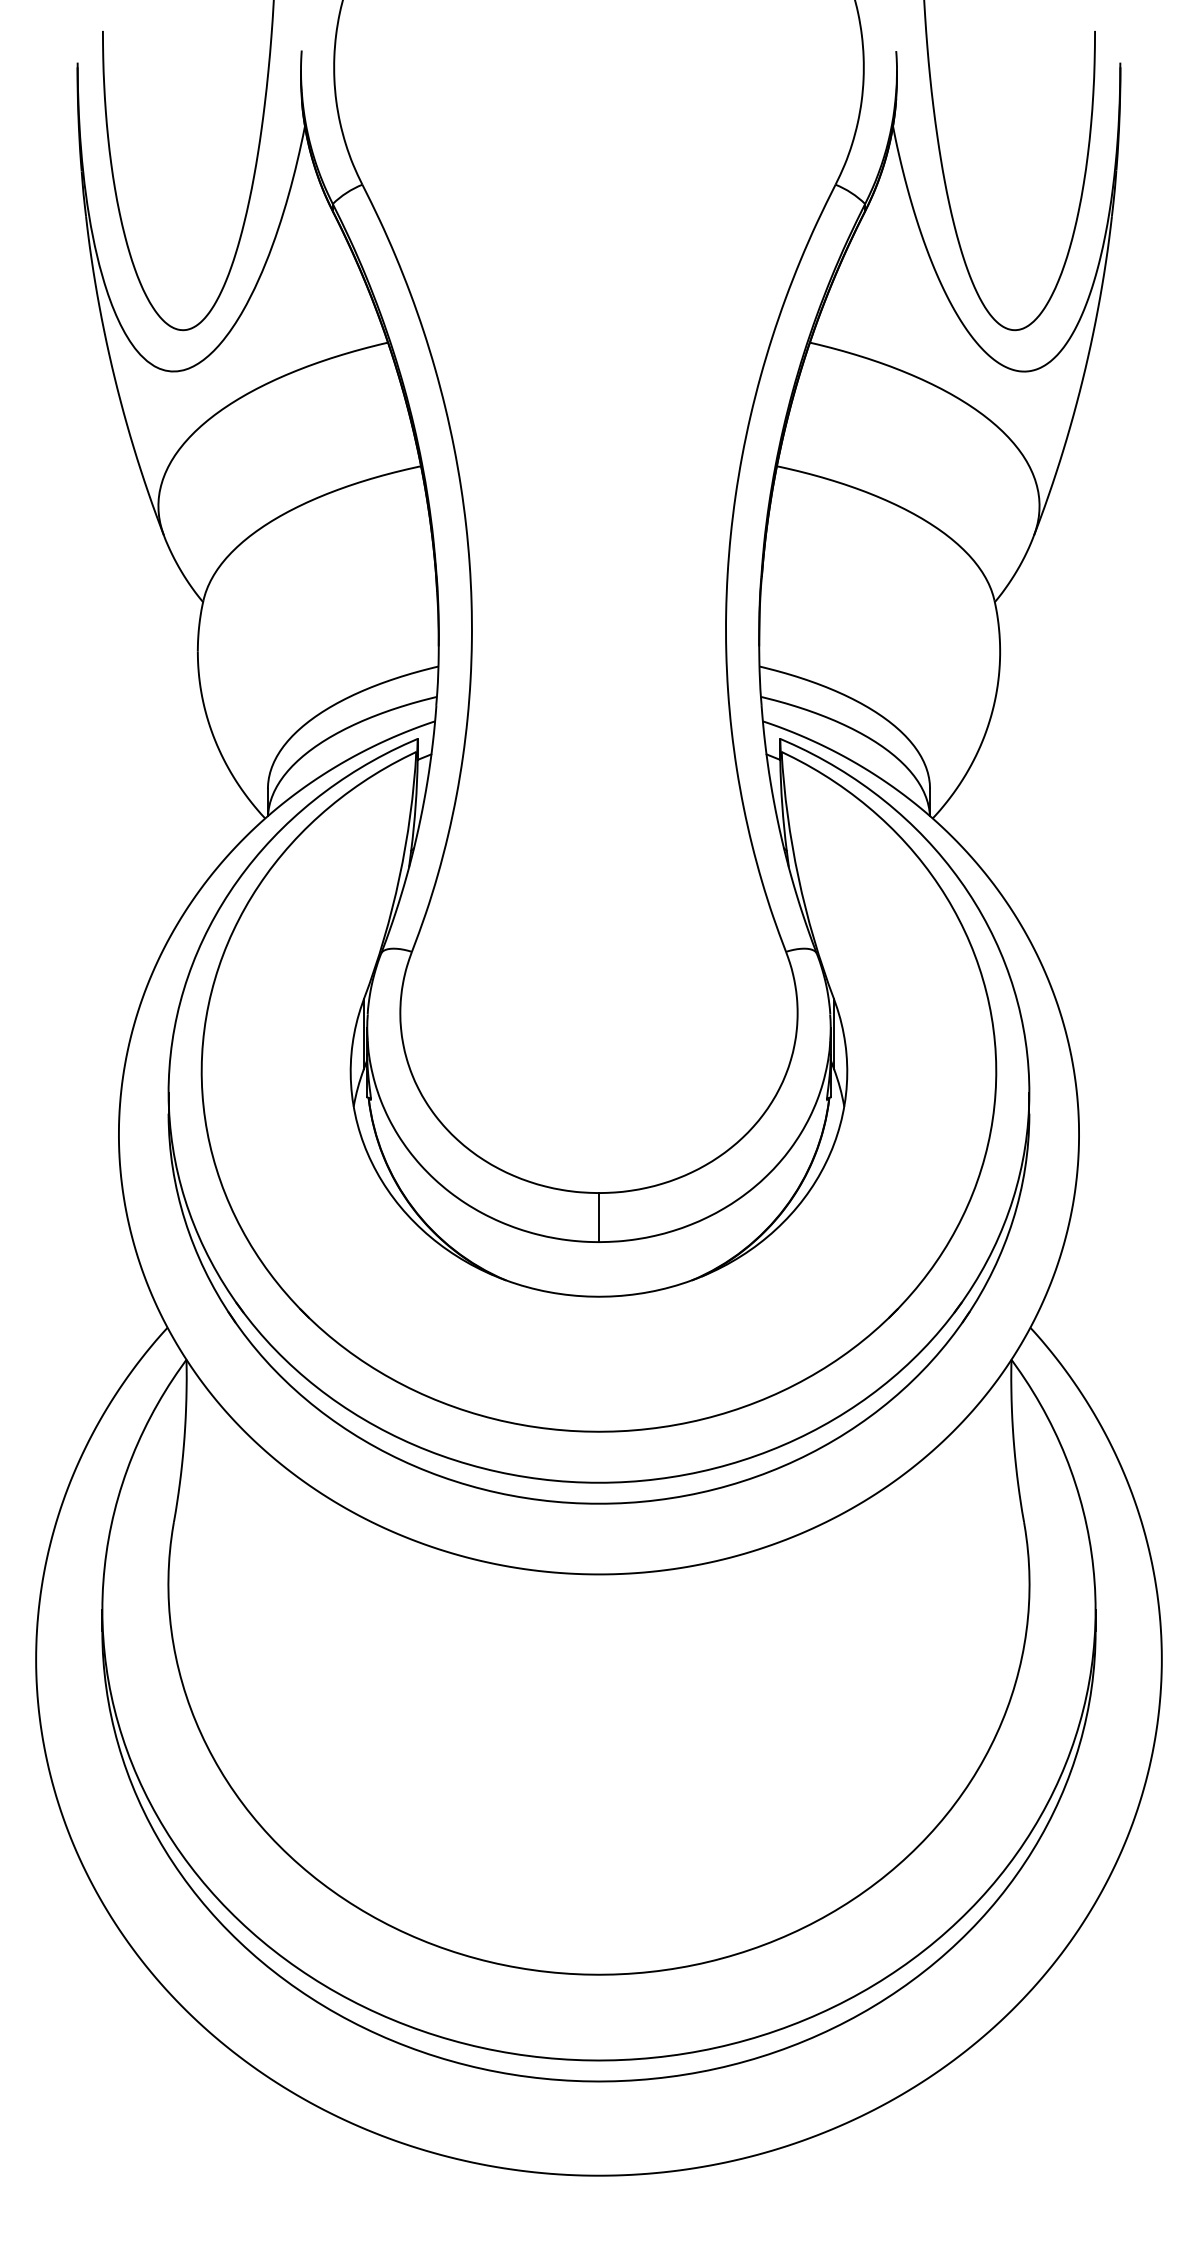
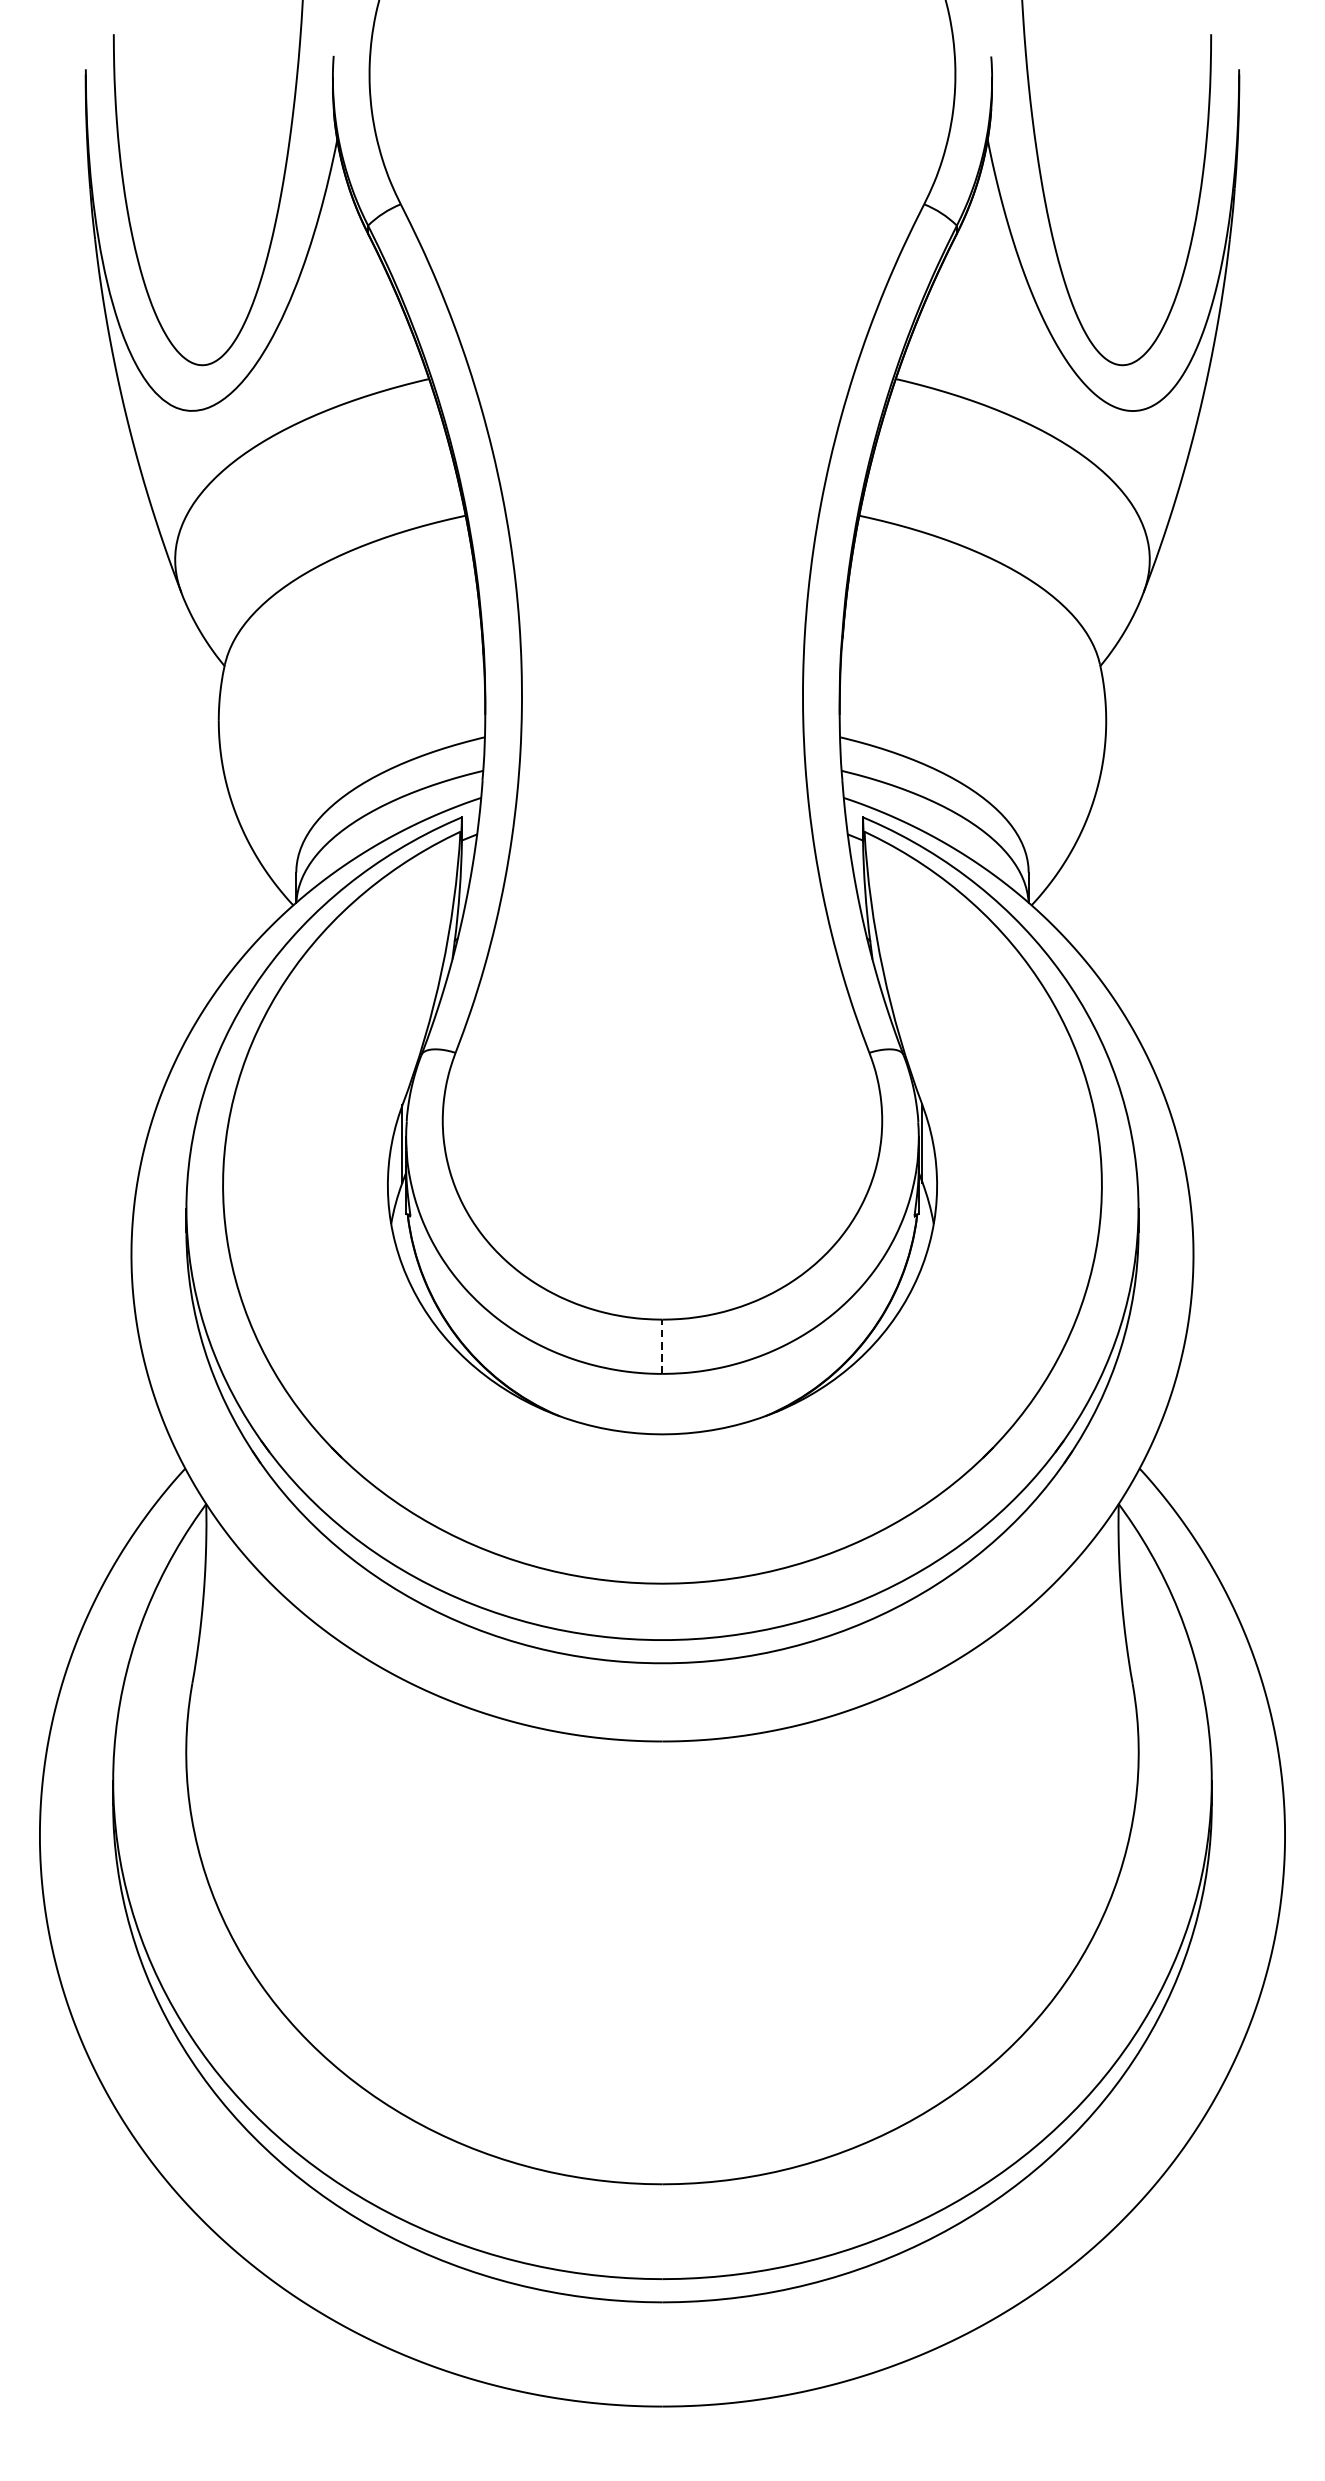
line: (598, 1217) -> (661, 1346), solid -> dashed

